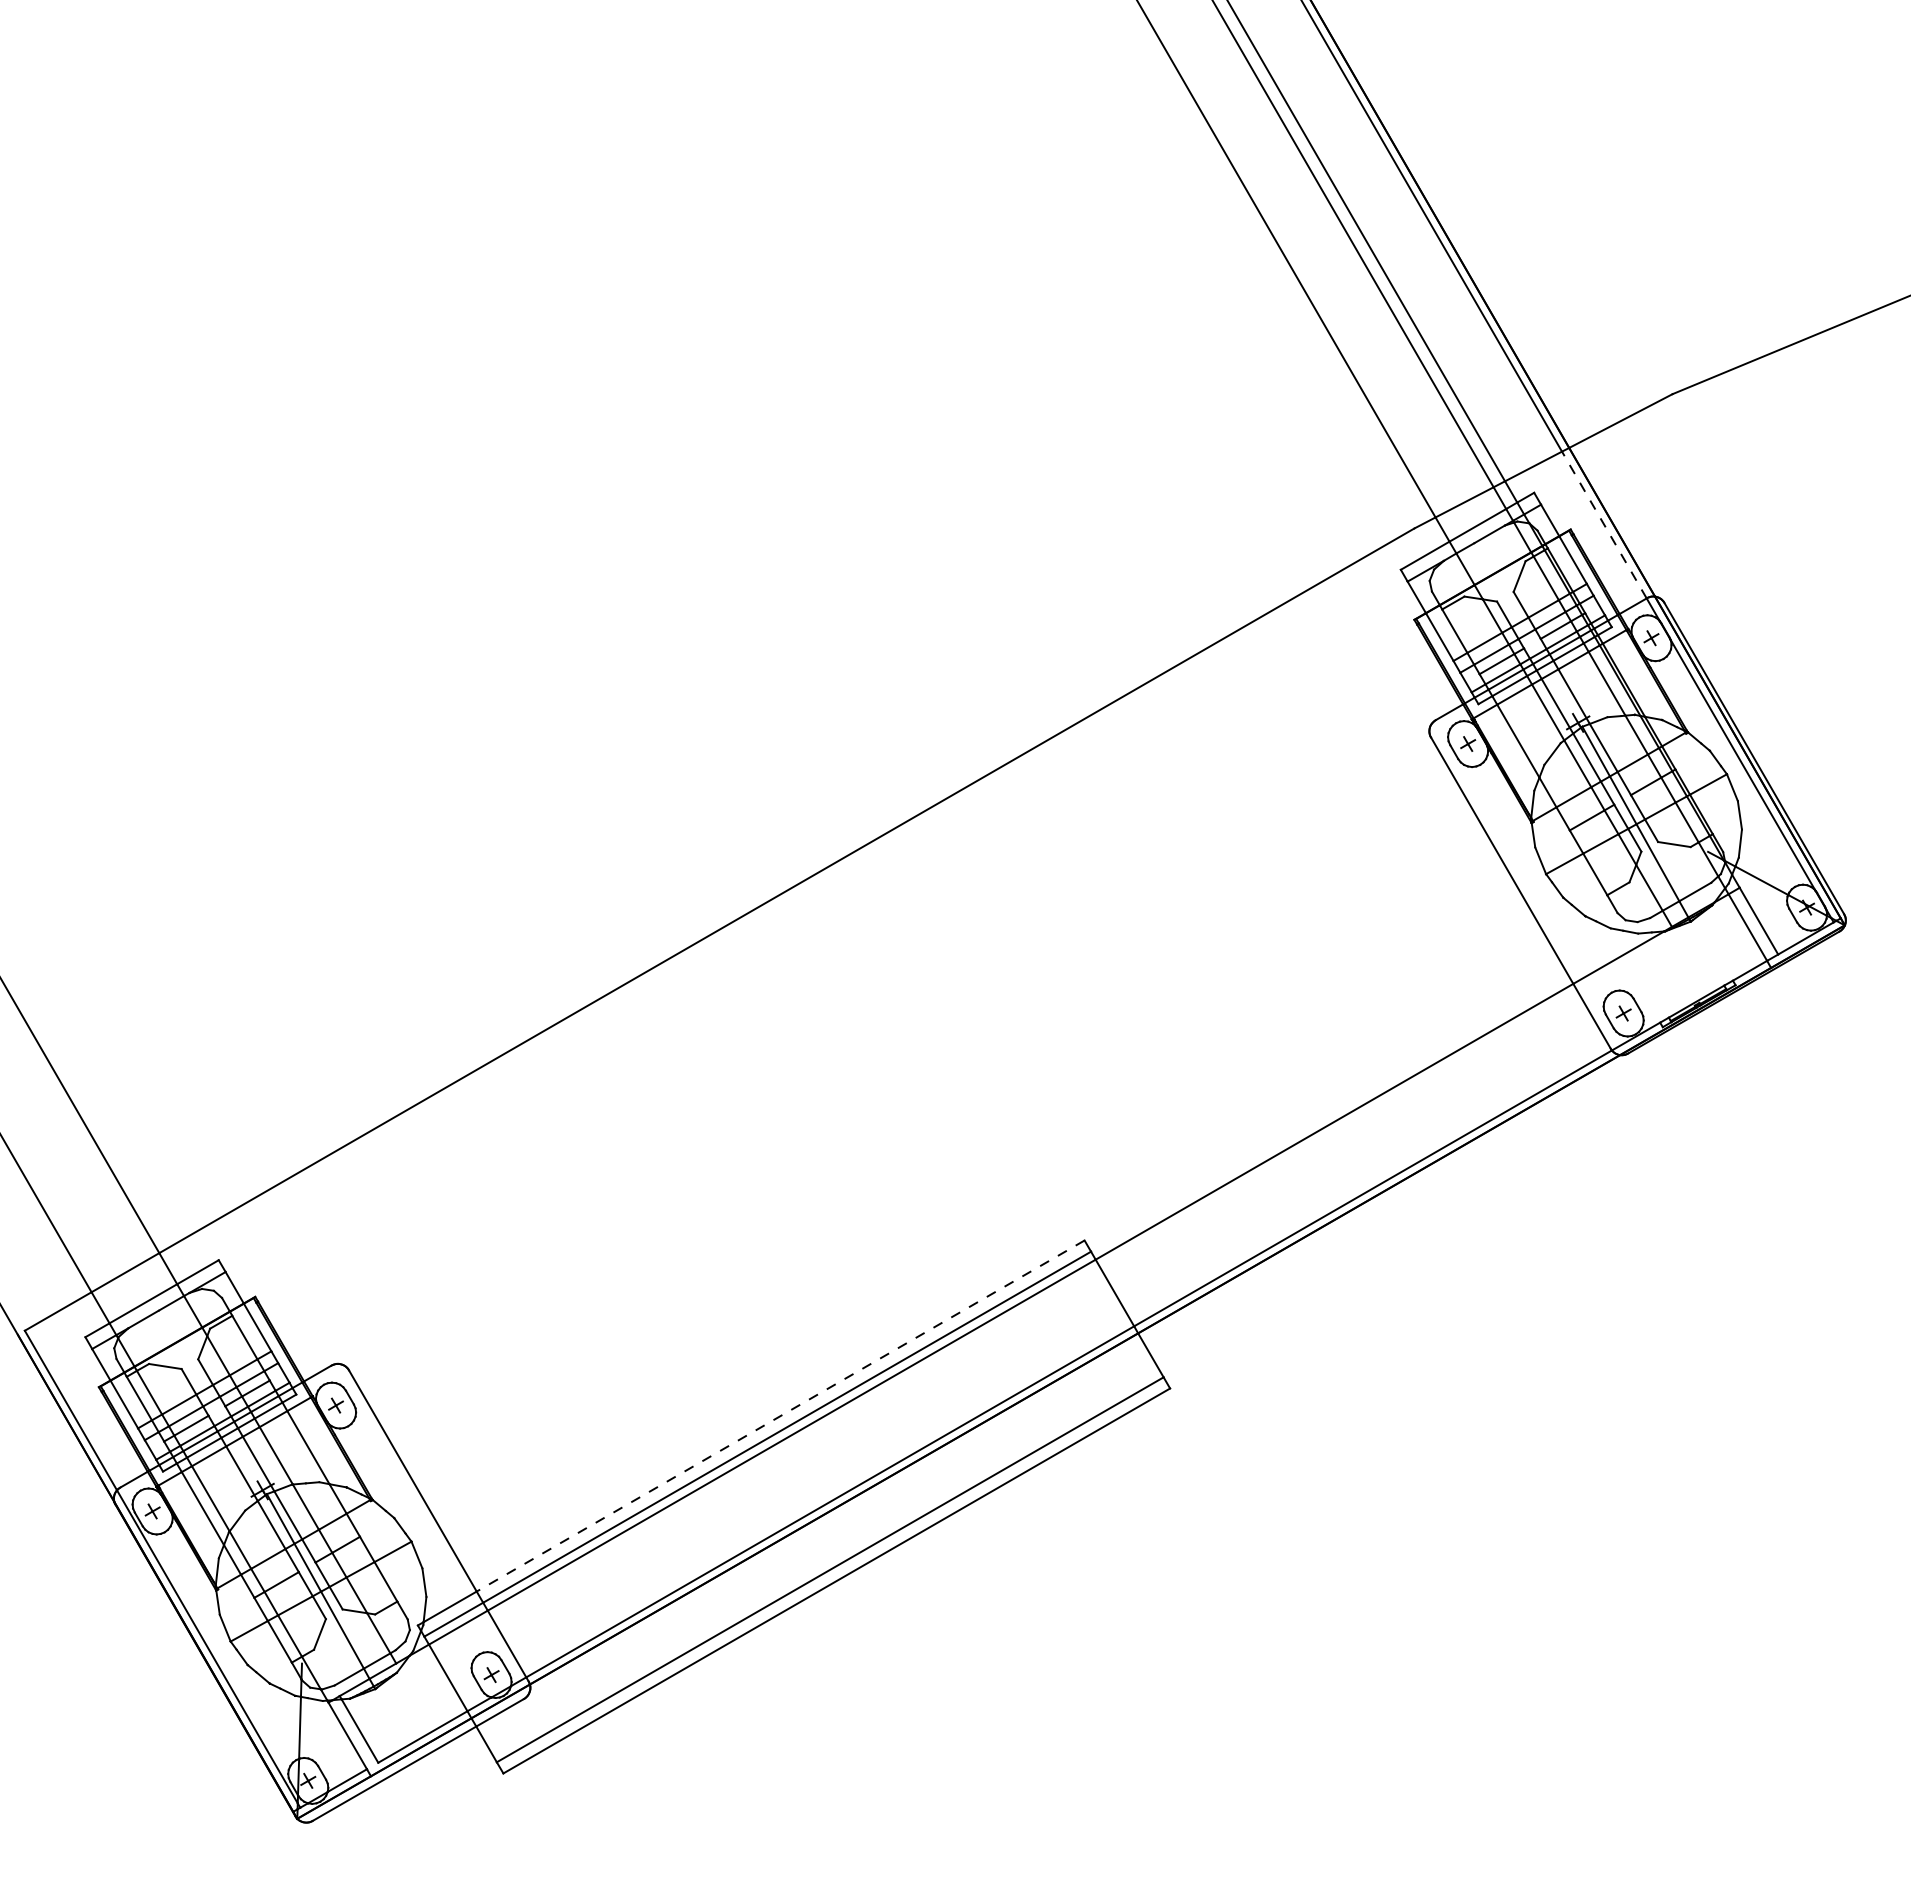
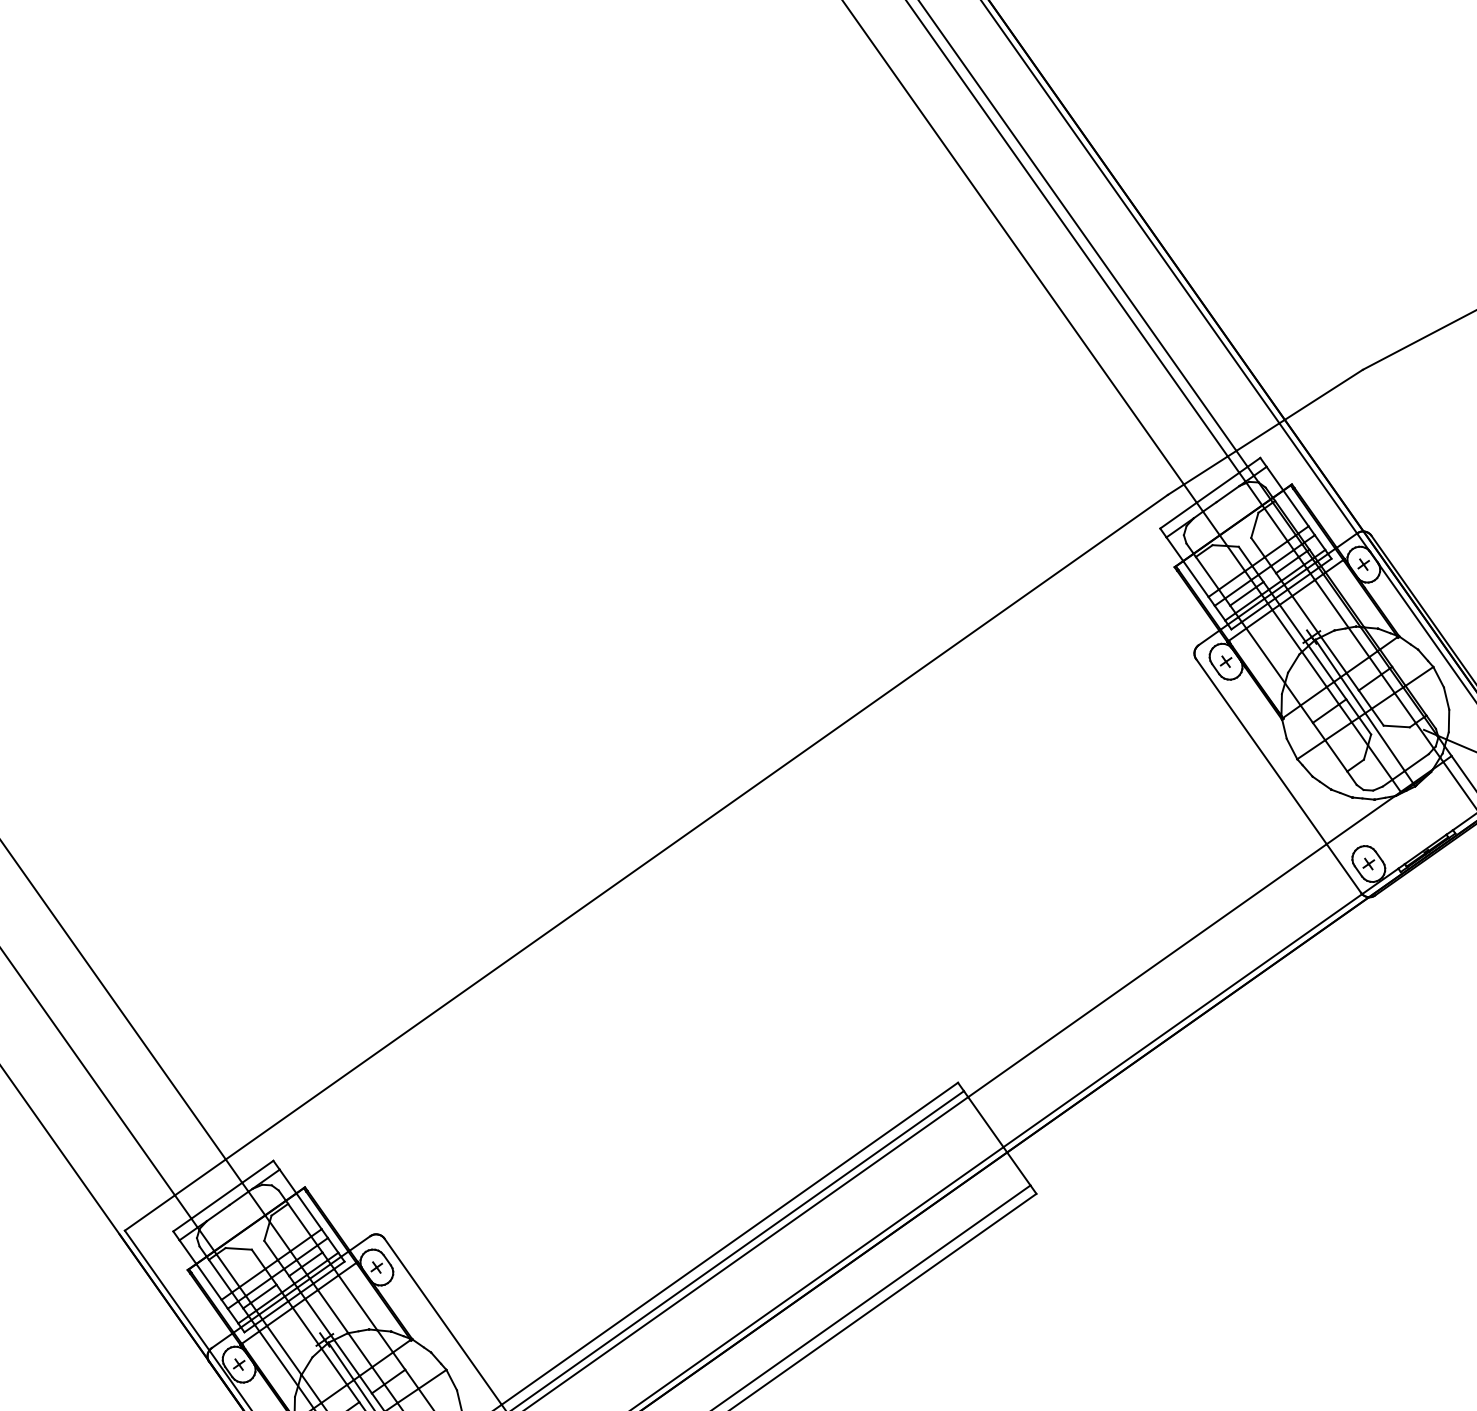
line: (1604, 525) -> (1318, 478), dashed -> solid
line: (780, 1416) -> (729, 1244), dashed -> solid

